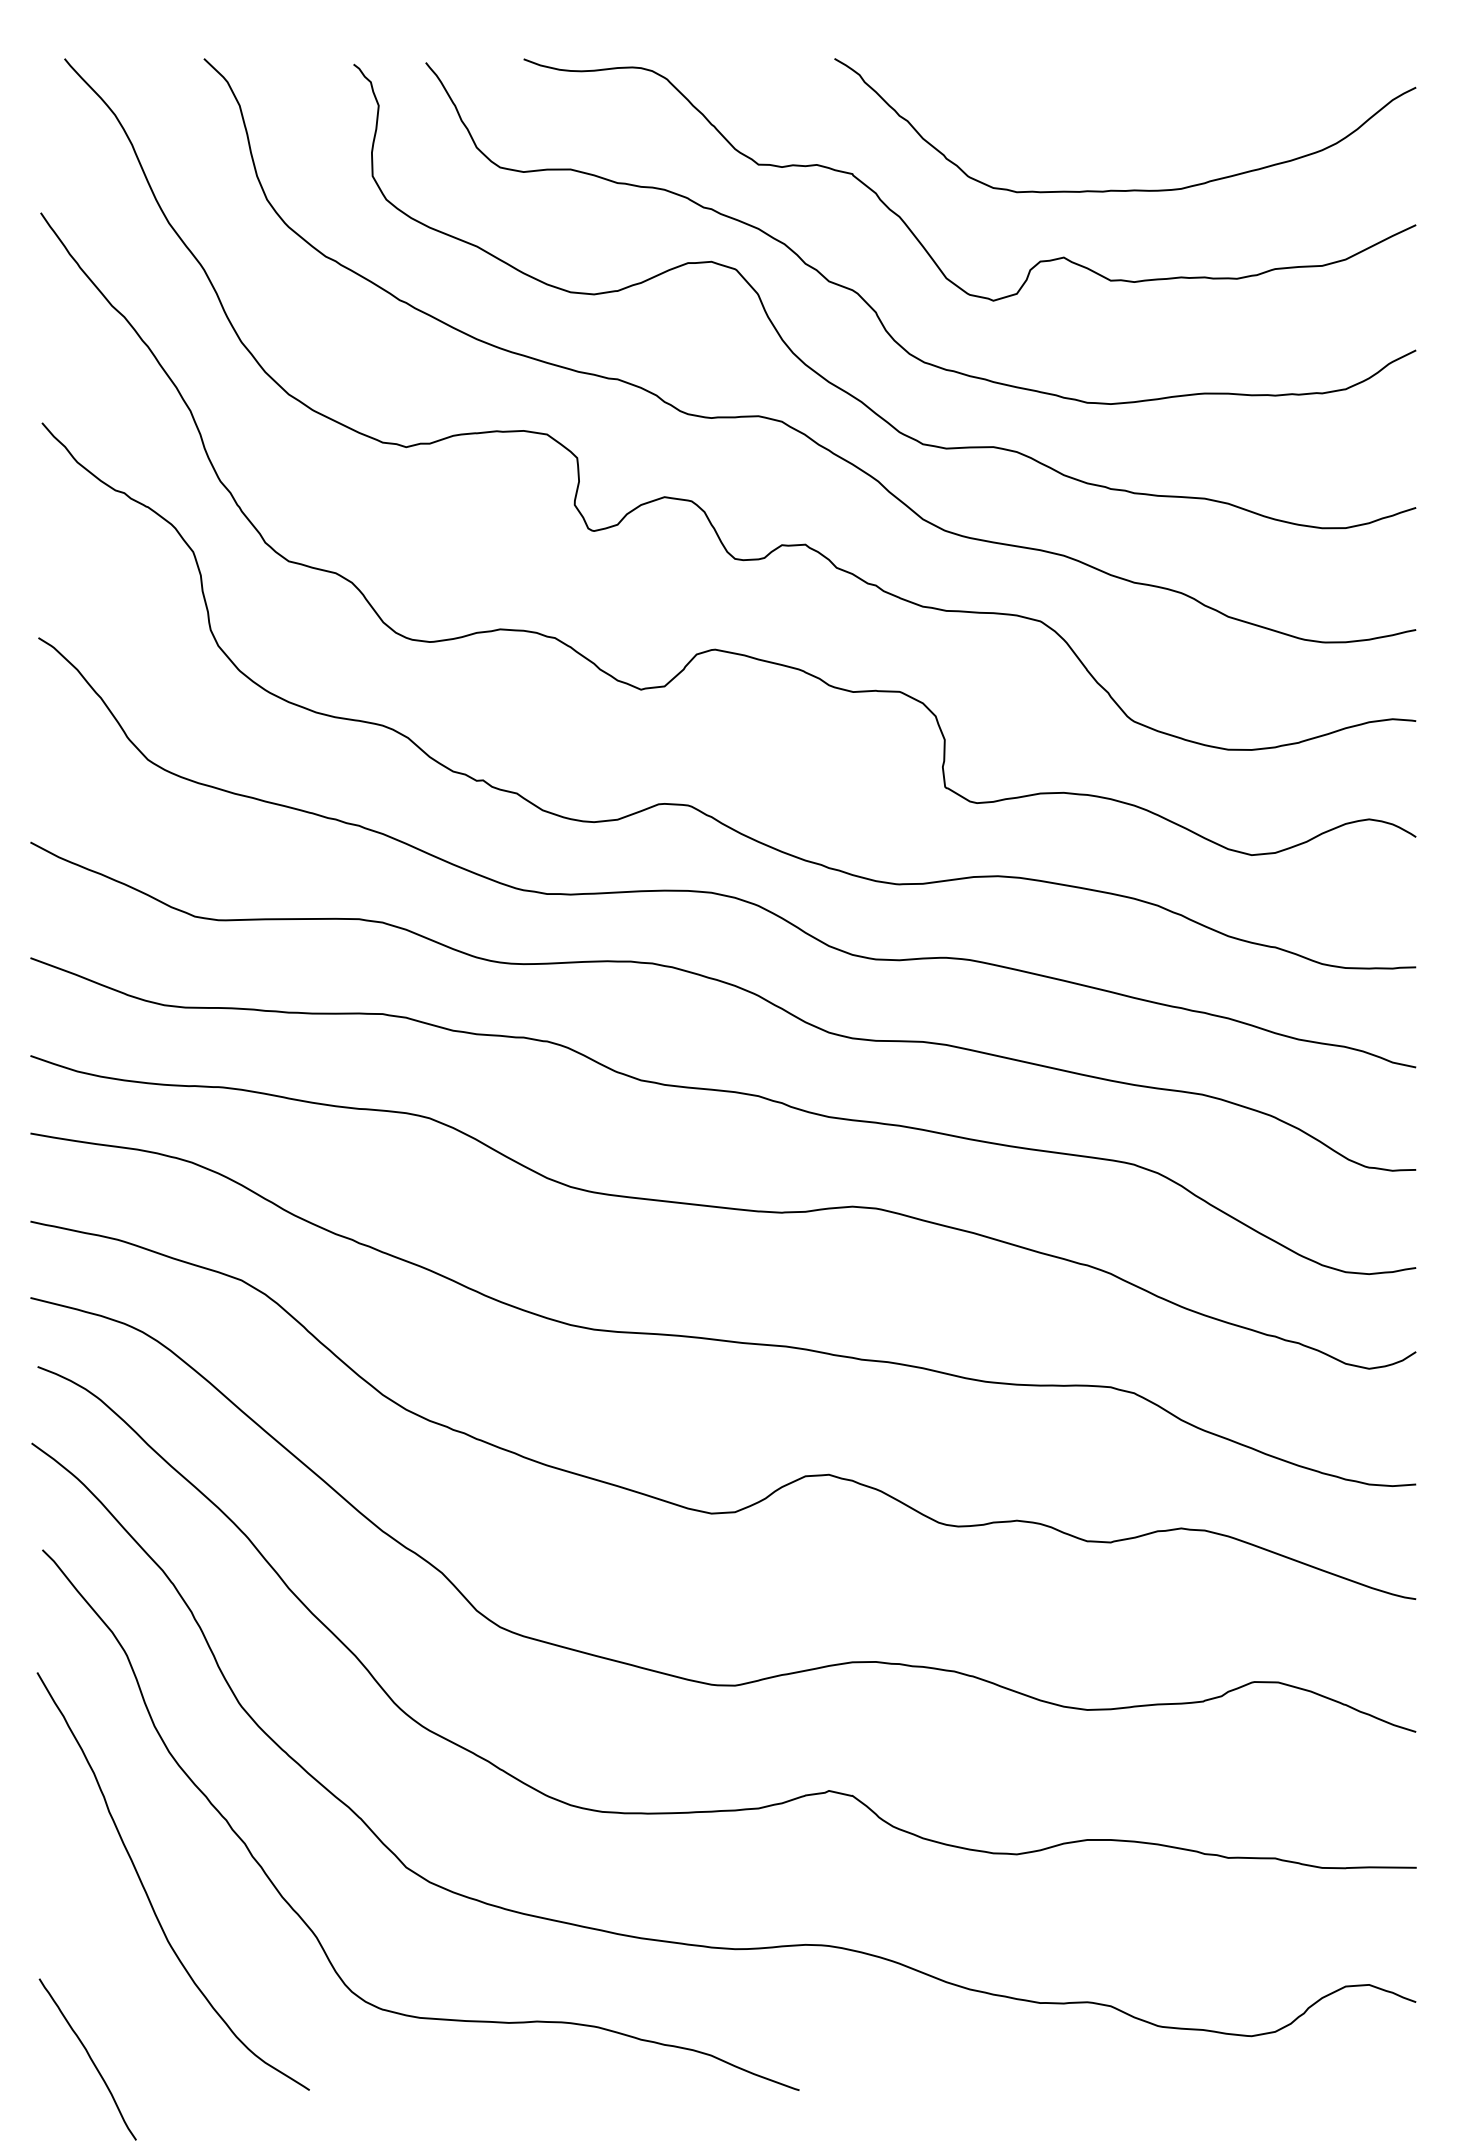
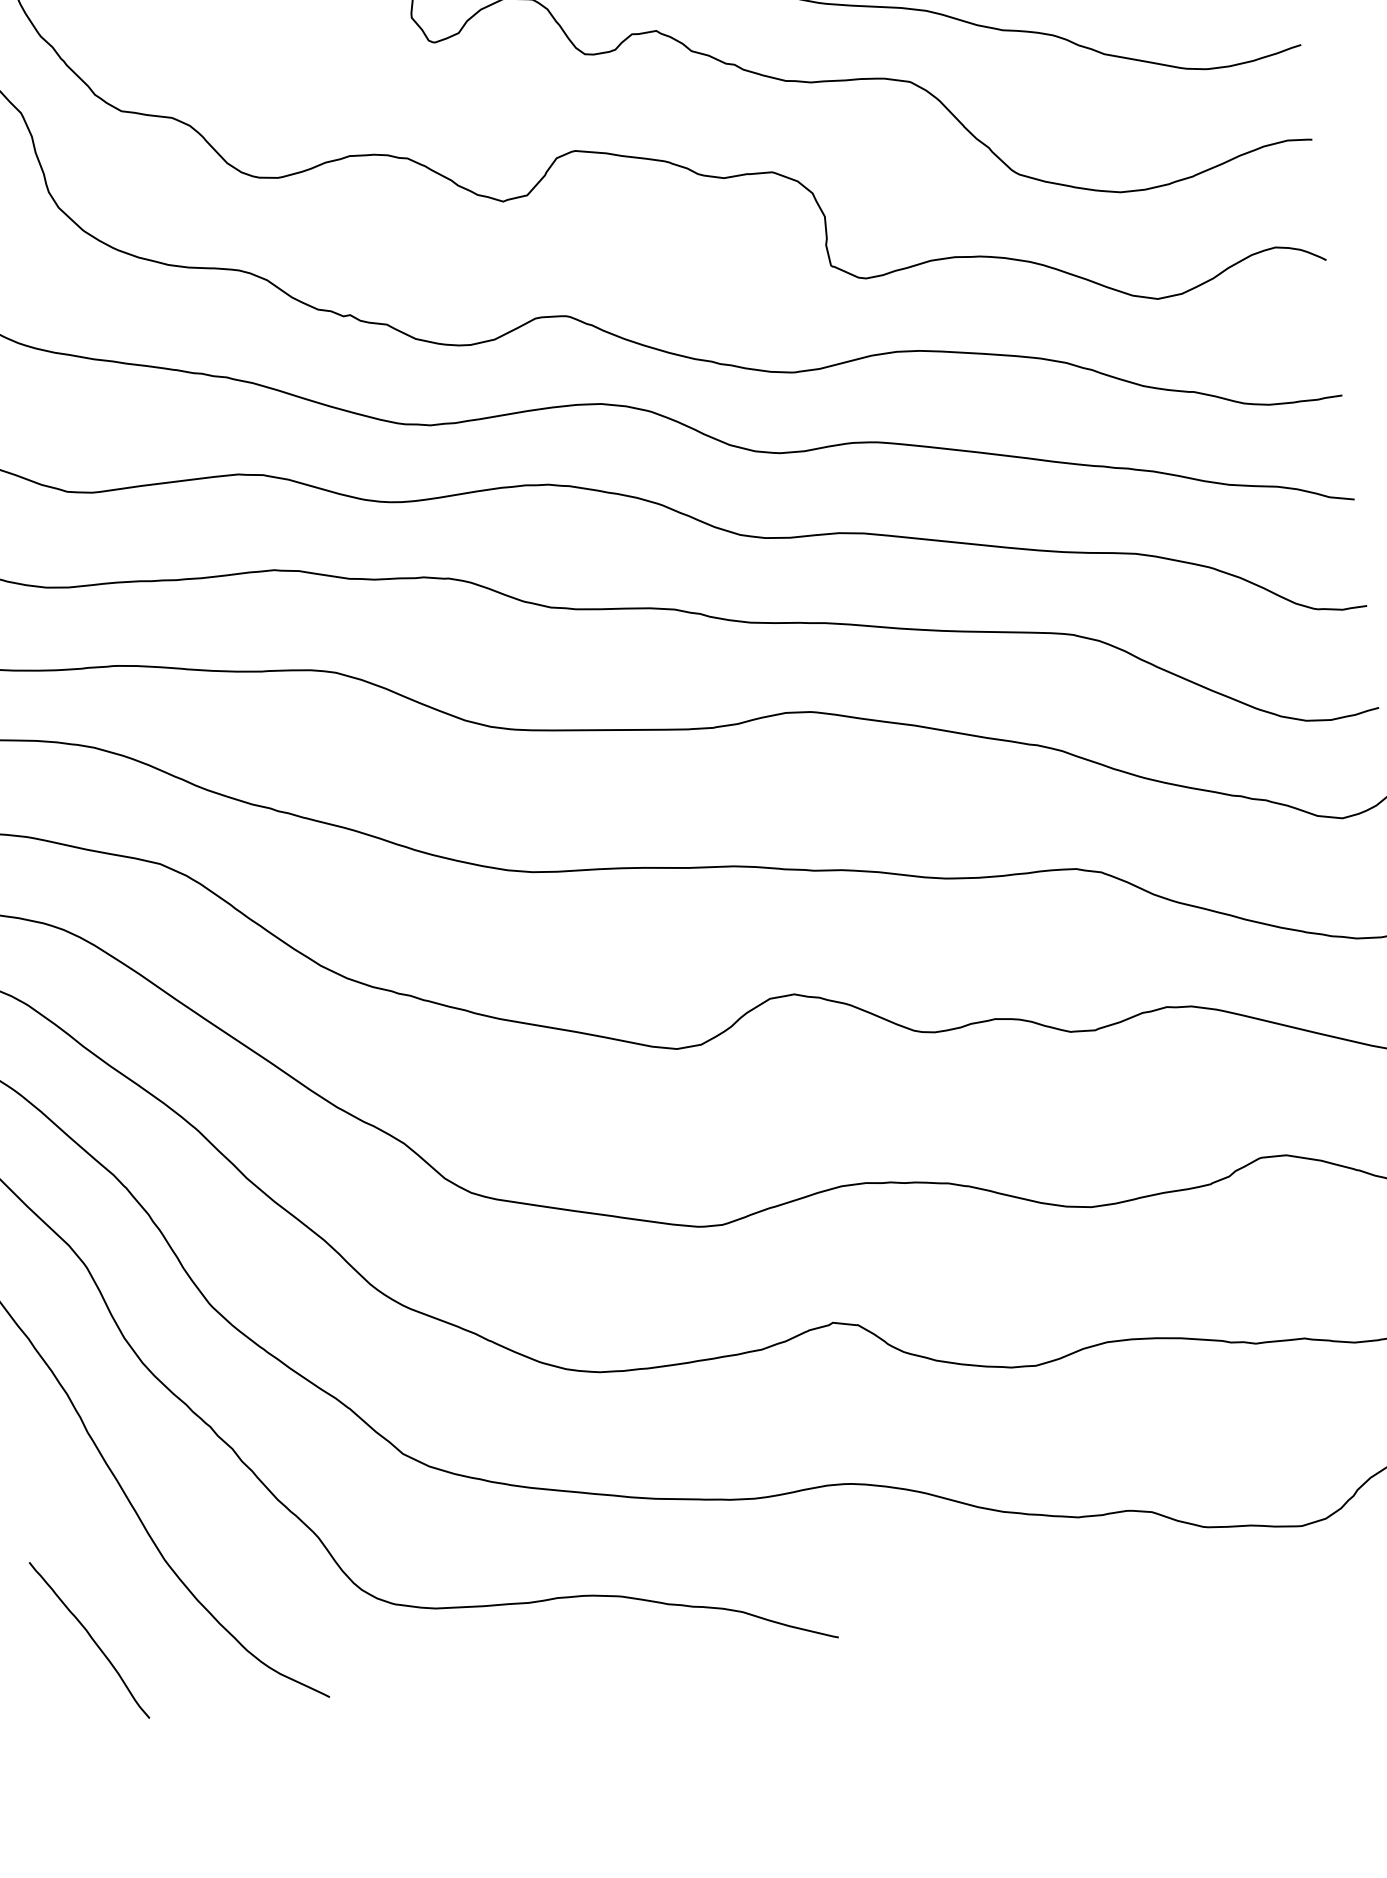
curve: (89, 2058) -> (91, 1639), moved

